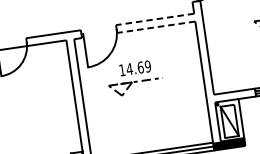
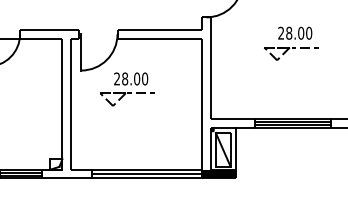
line: (154, 19) -> (159, 30), dashed -> solid
line: (155, 27) -> (159, 38), dashed -> solid
text: (134, 68) -> (130, 78), 14.69 -> 28.00

